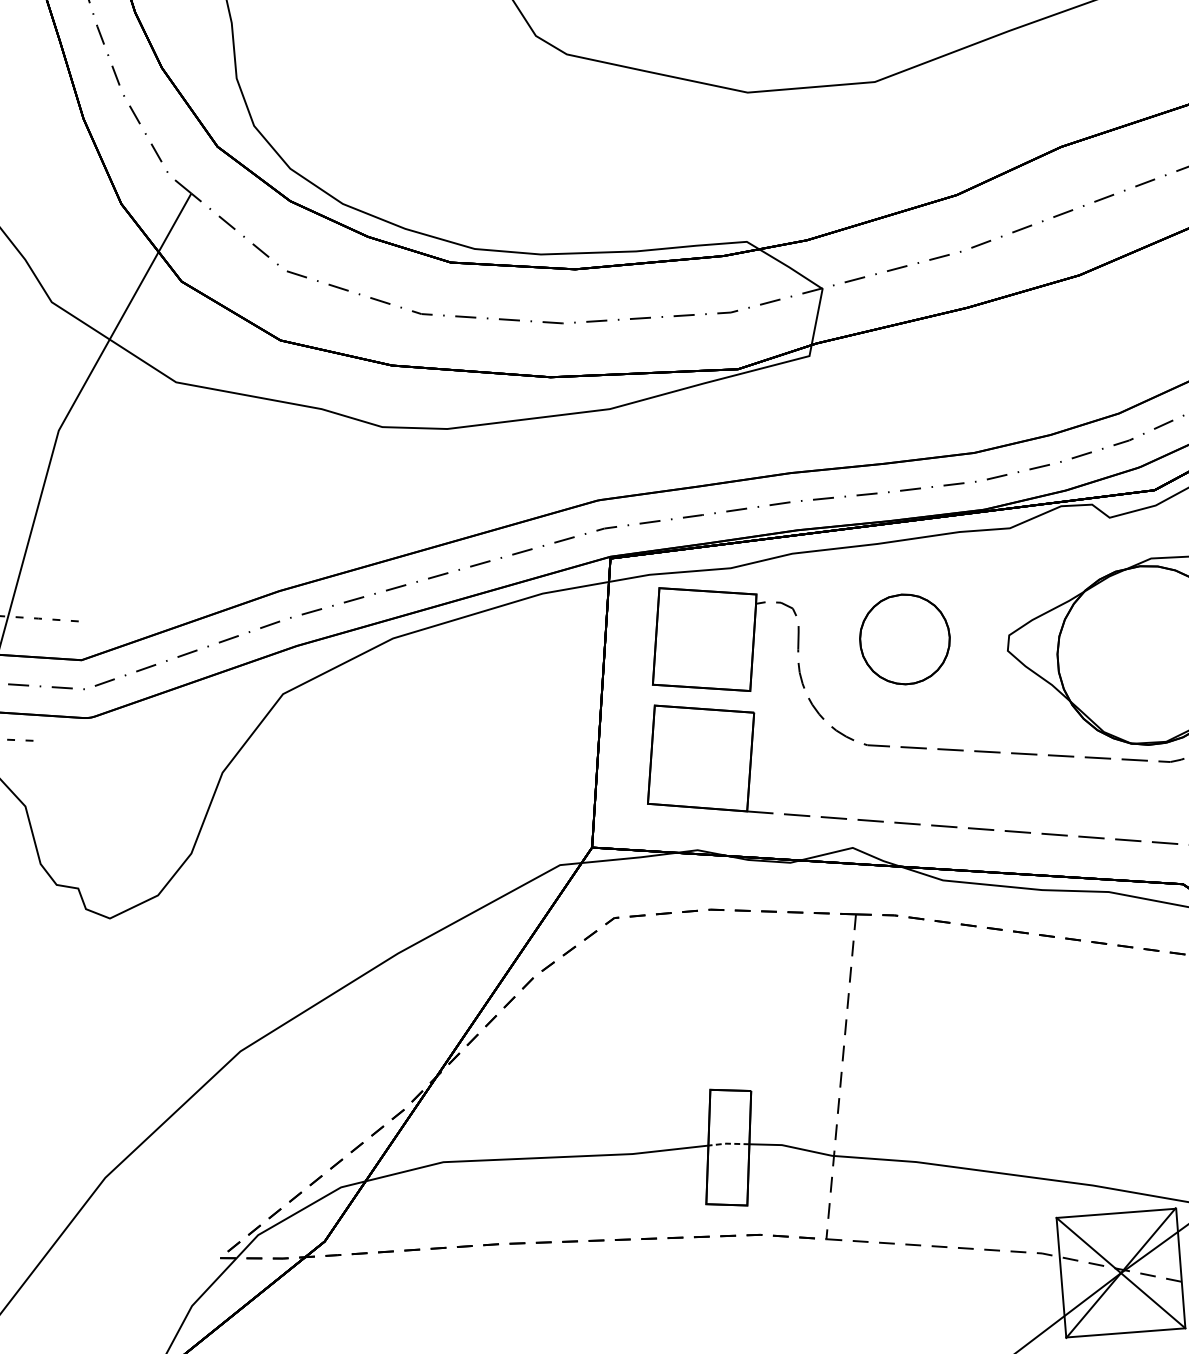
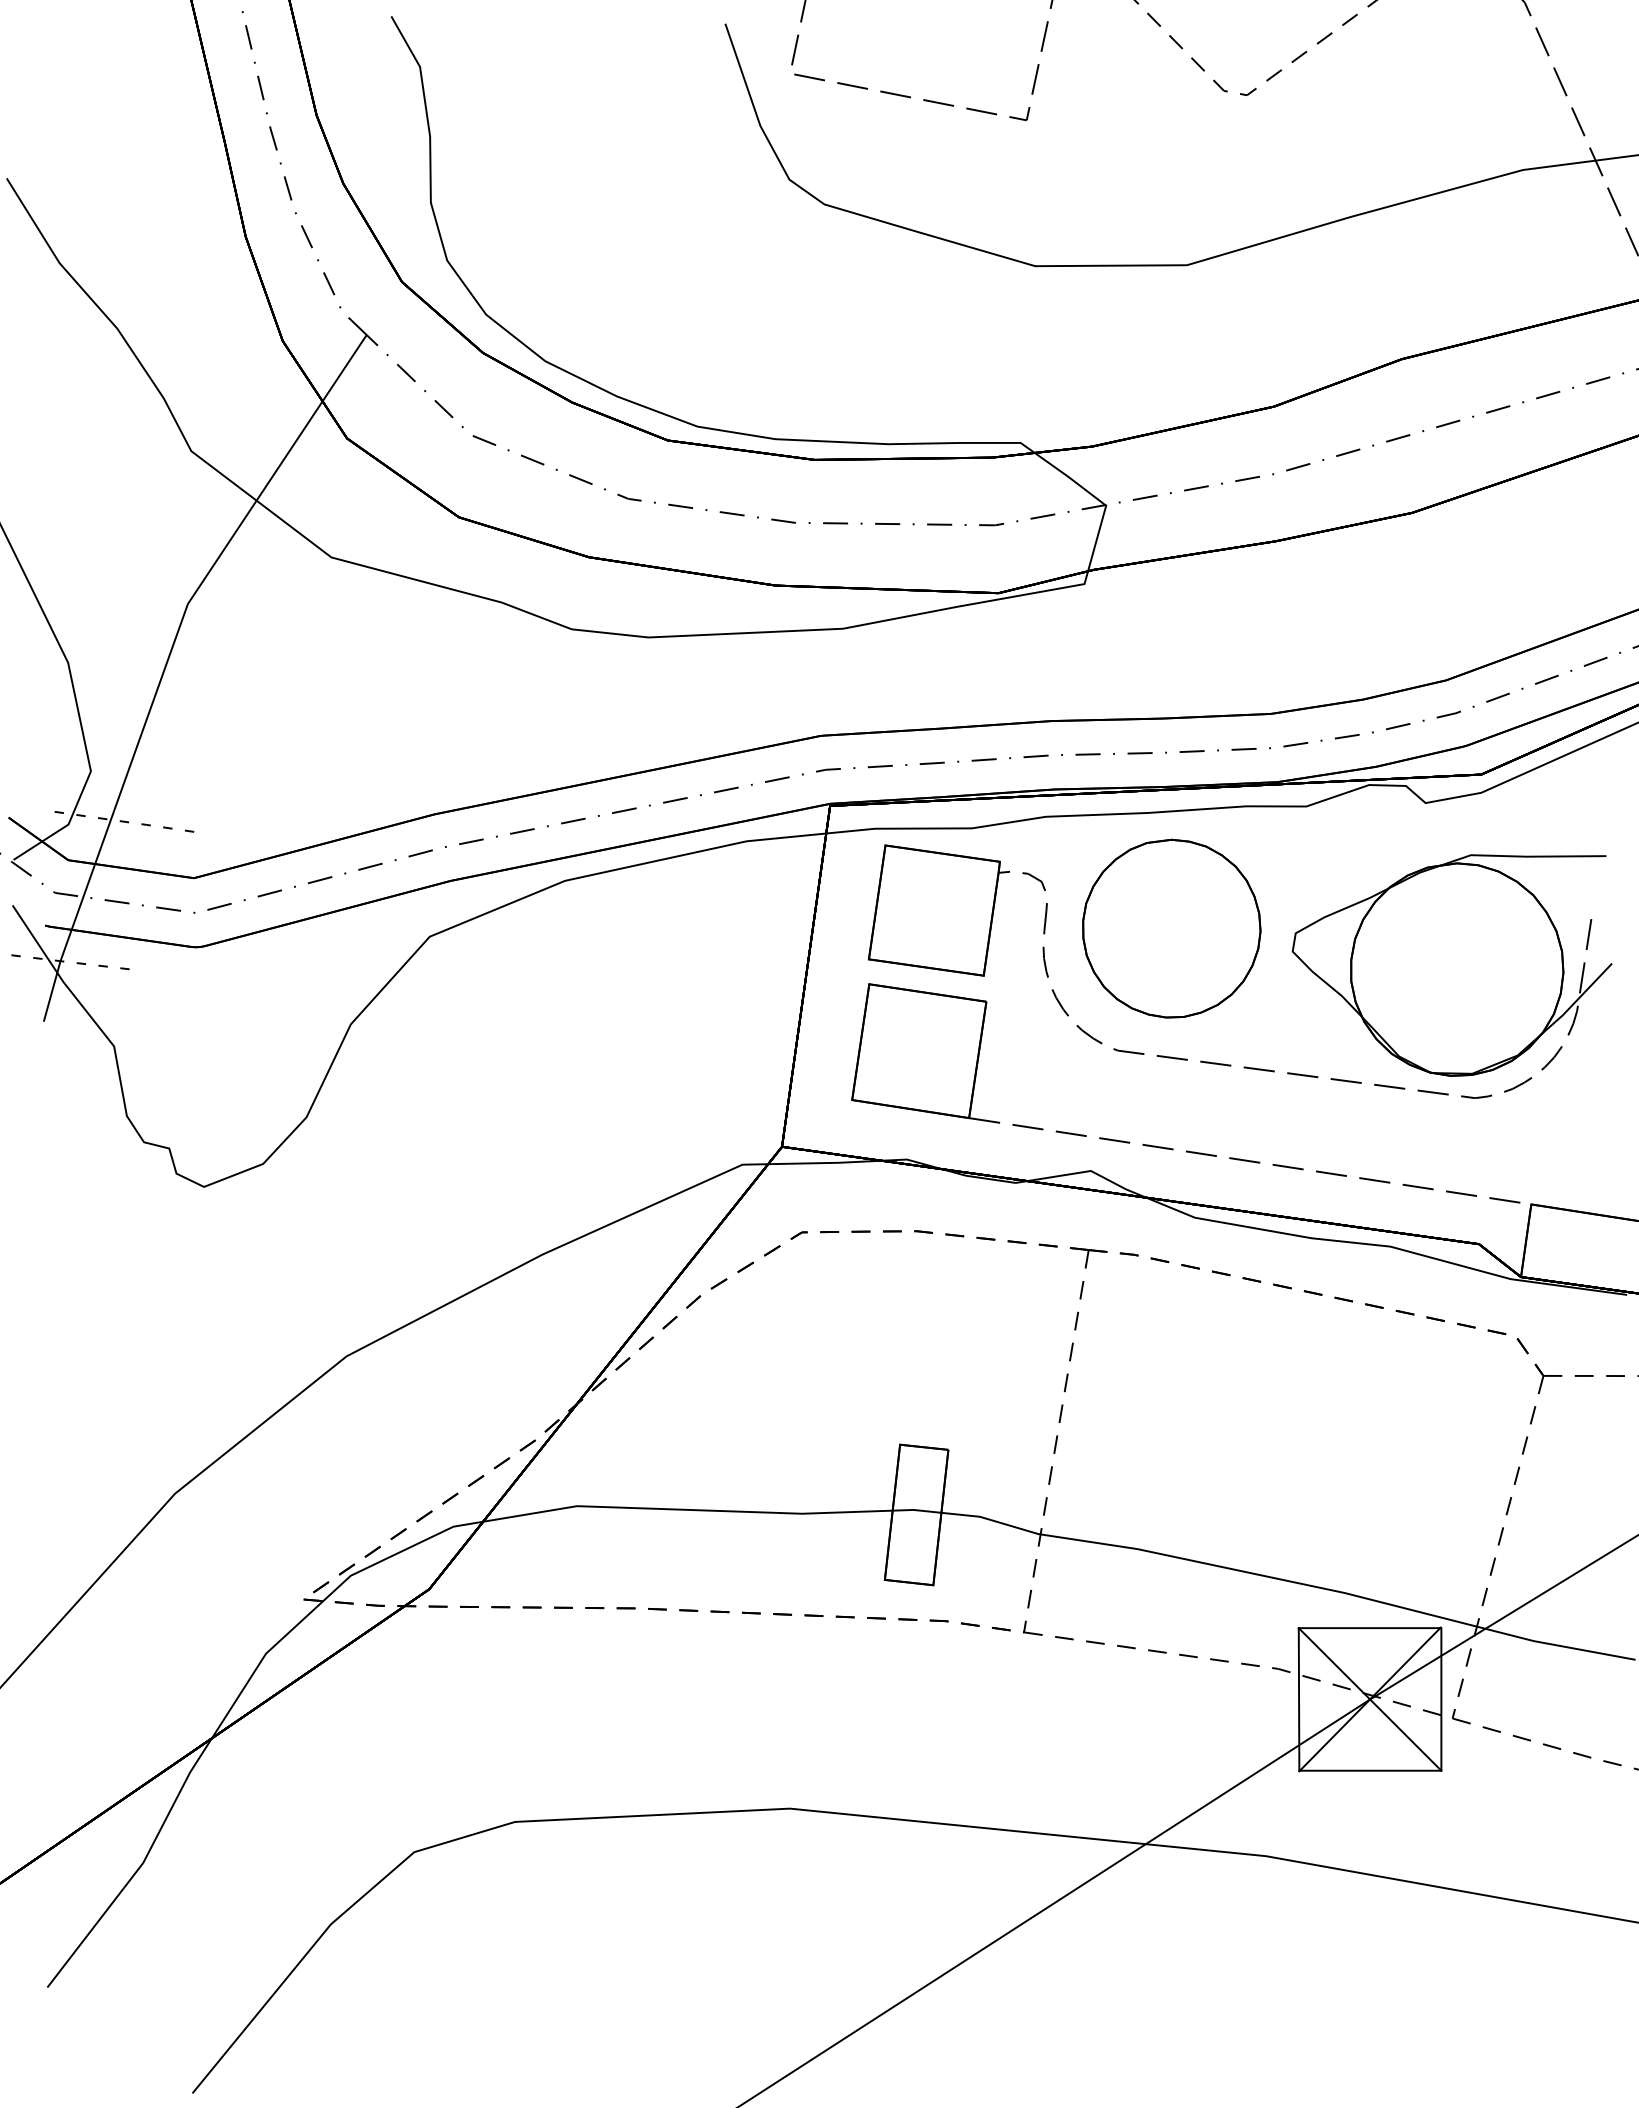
part: (904, 639) -> (1171, 928), size x1.67
line: (728, 1143) -> (916, 1510), dashed -> solid

